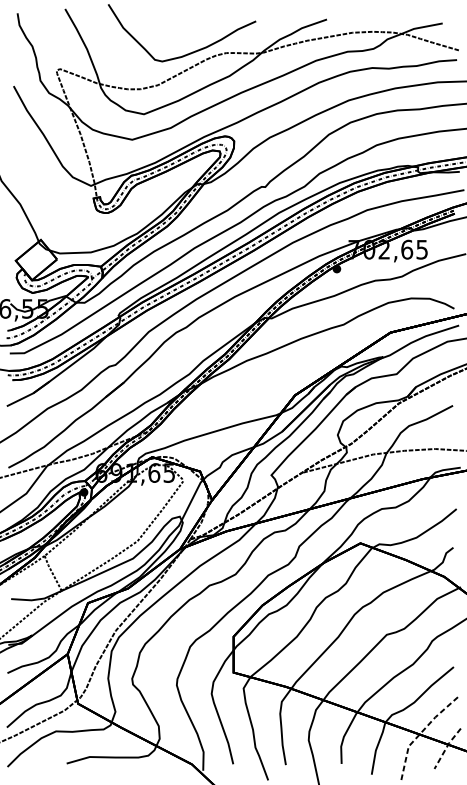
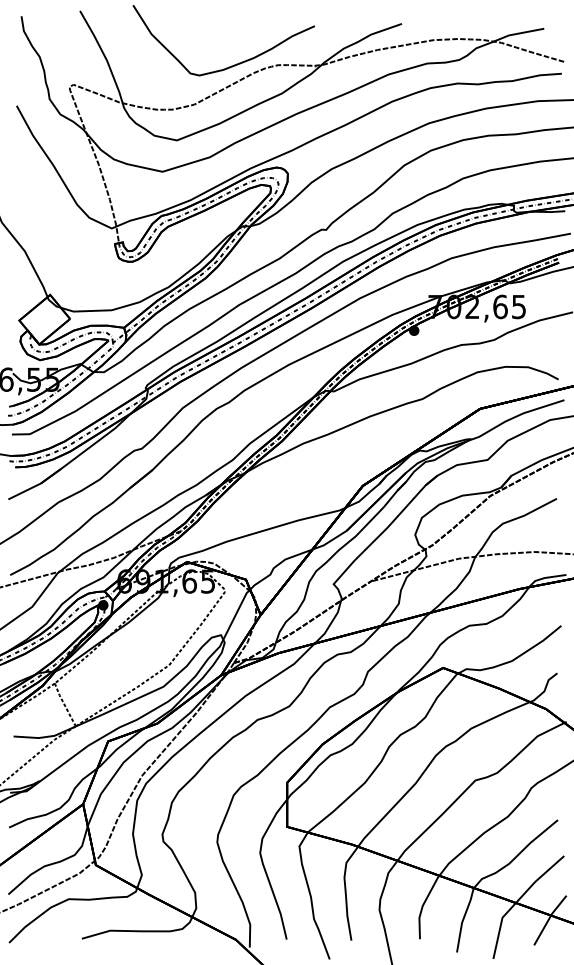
line: (420, 732) -> (517, 900), dashed -> solid
line: (446, 747) -> (549, 918), dashed -> solid

